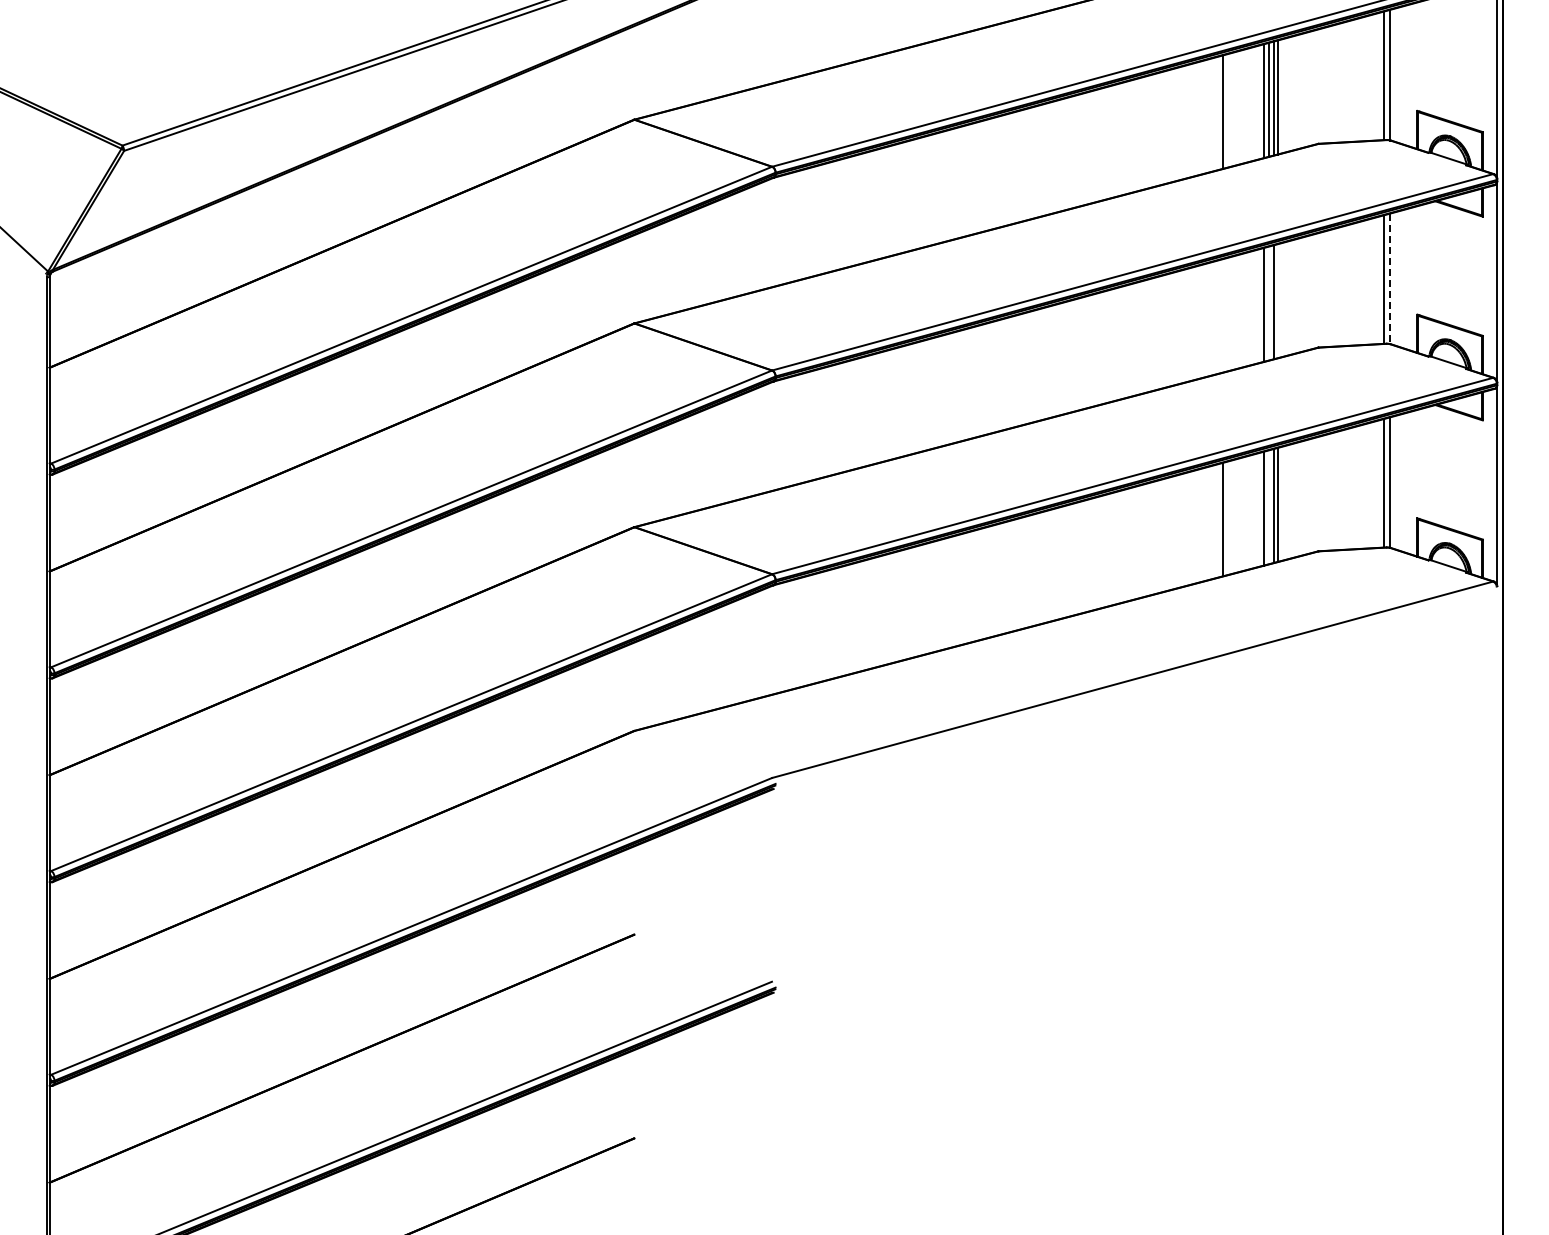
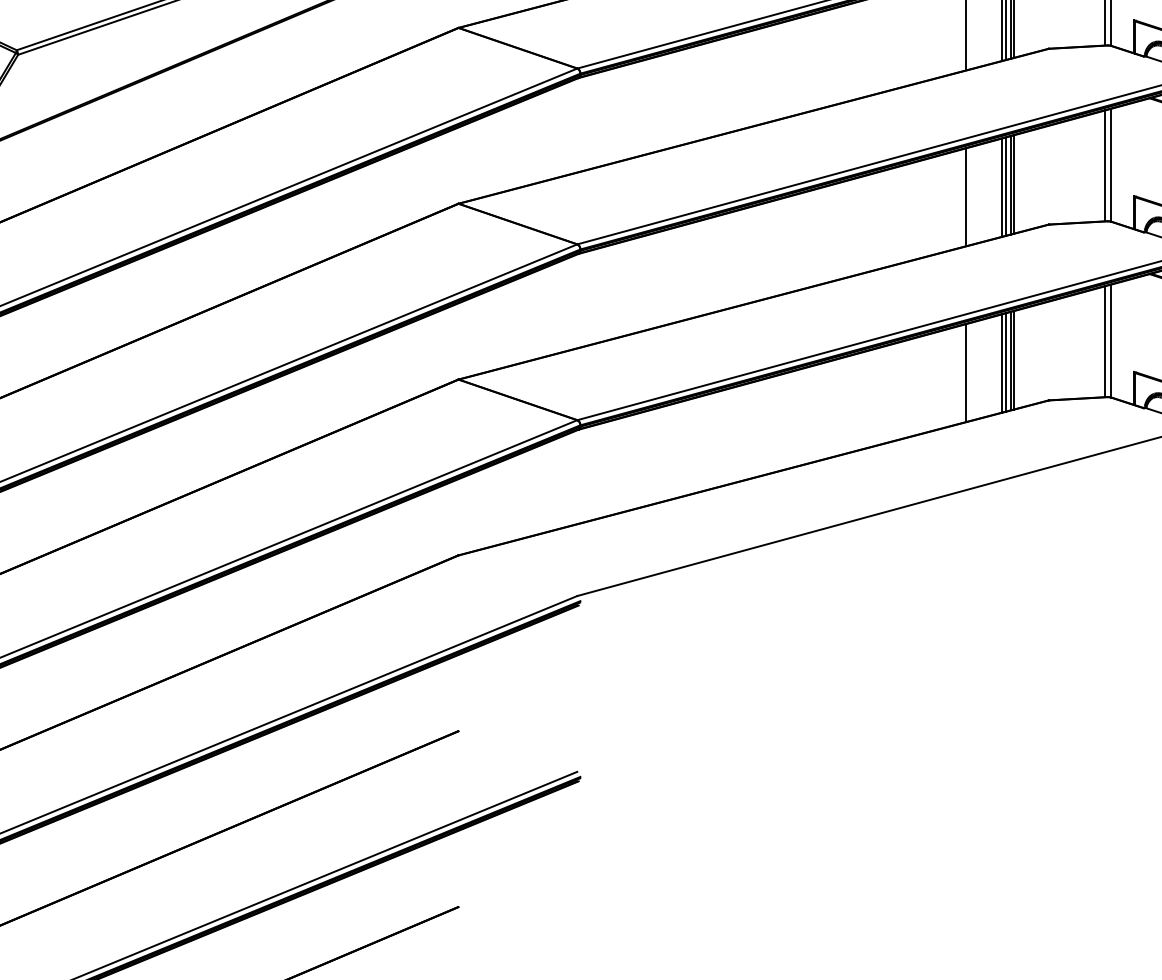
line: (1390, 279) -> (1111, 165), dashed -> solid
line: (1277, 301) -> (1013, 184), added
line: (1268, 303) -> (1005, 186), added
line: (1222, 315) -> (966, 196), added
line: (1268, 507) -> (1005, 362), added

